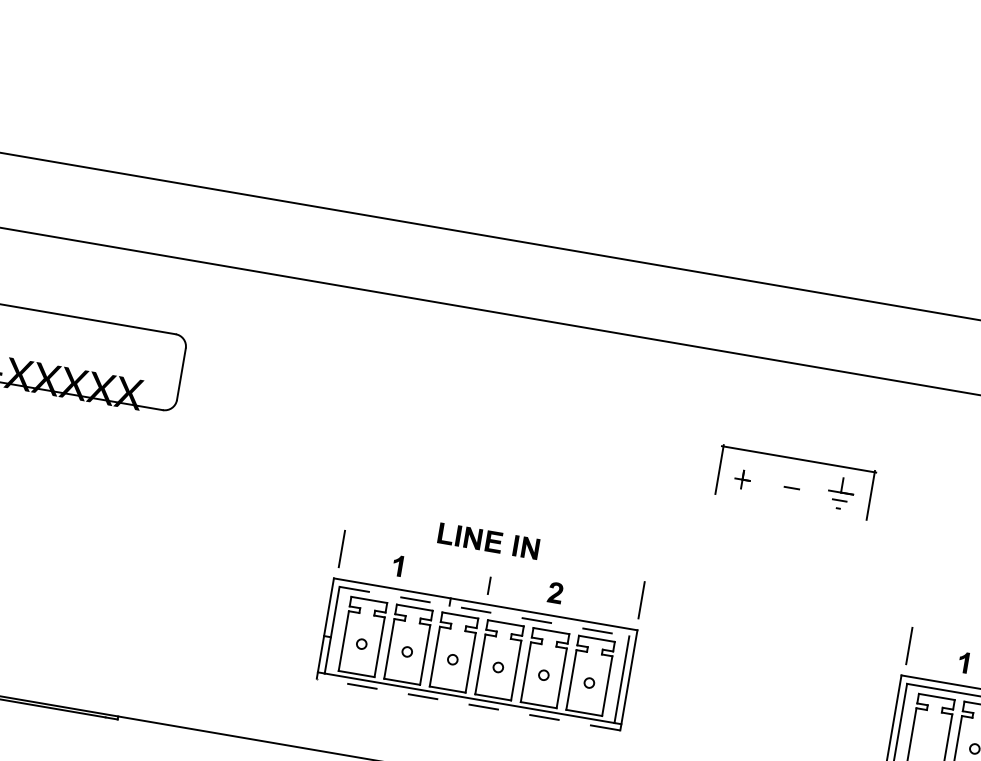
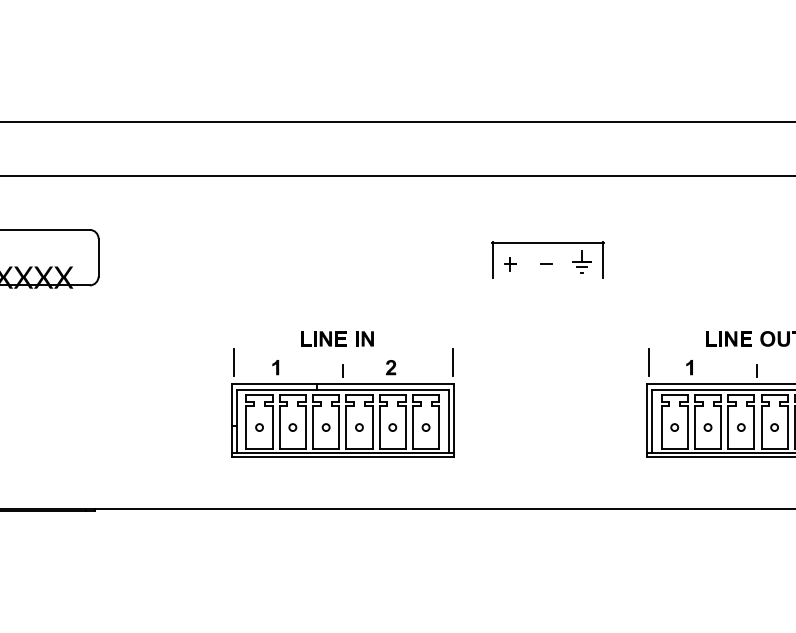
line: (484, 611) -> (342, 389), dashed -> solid
line: (468, 704) -> (342, 457), dashed -> solid
circle: (929, 741) -> (674, 427), added

